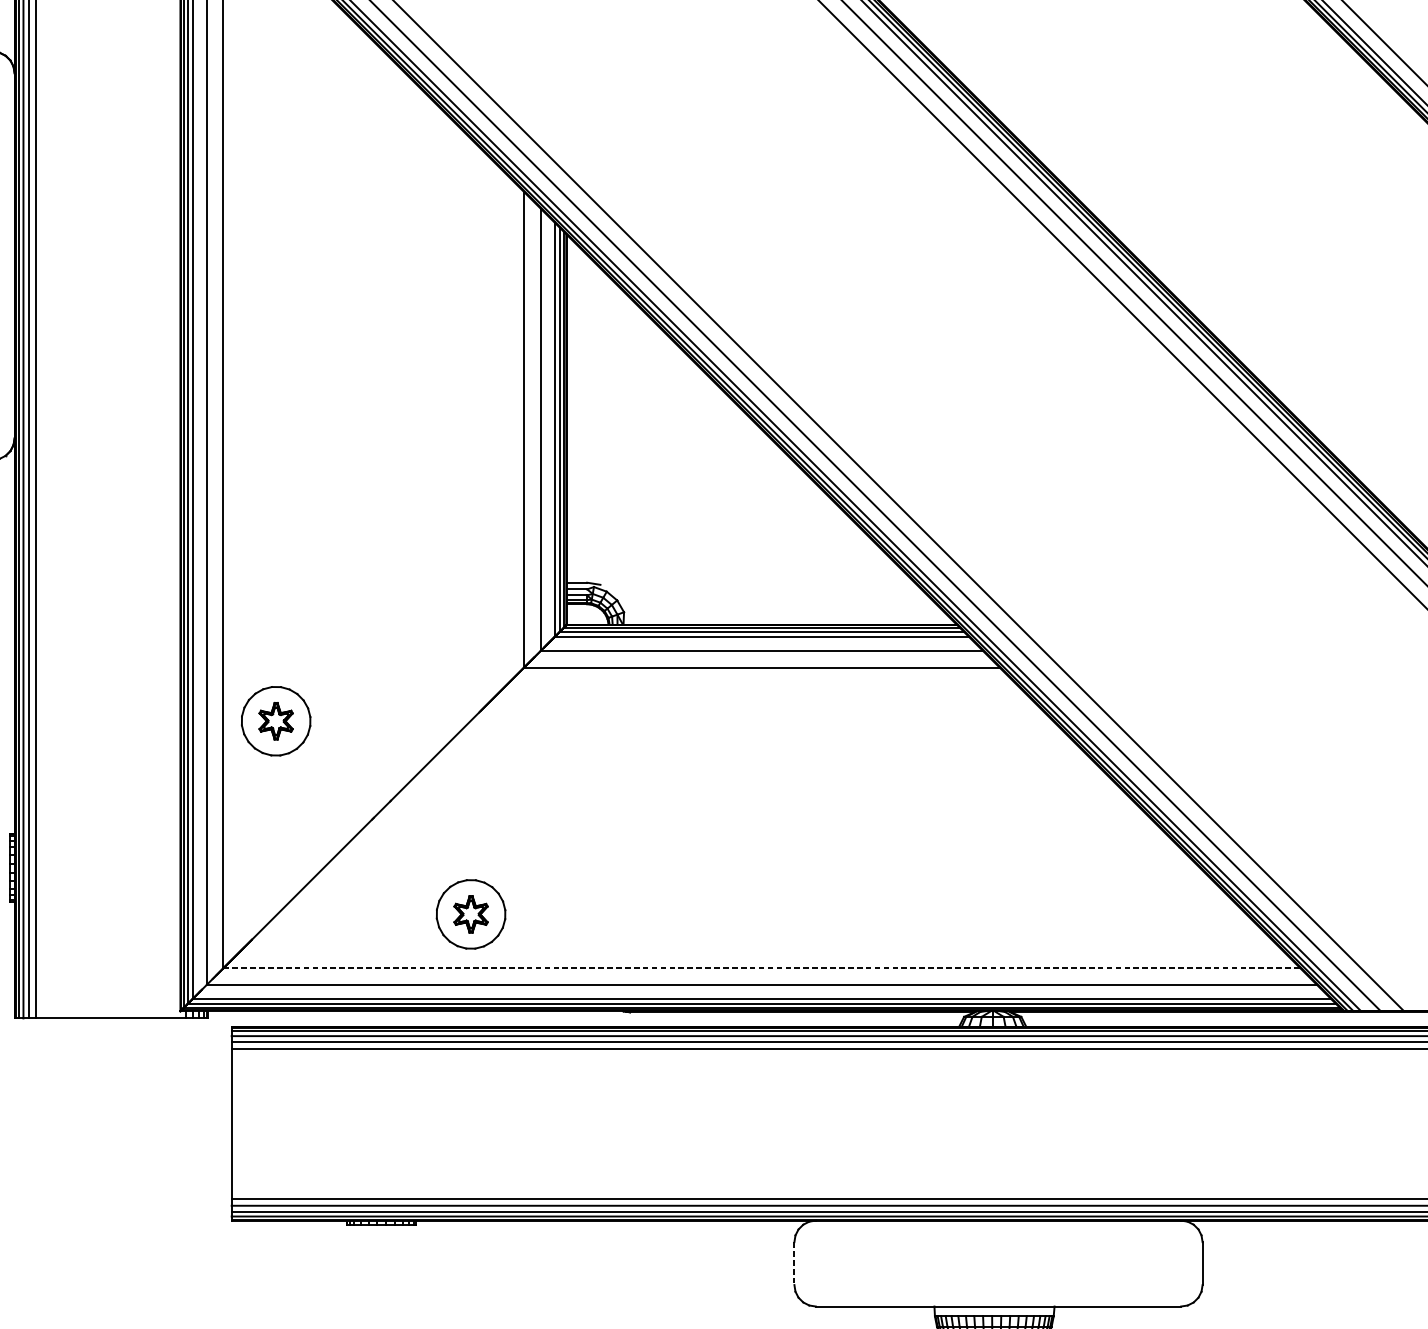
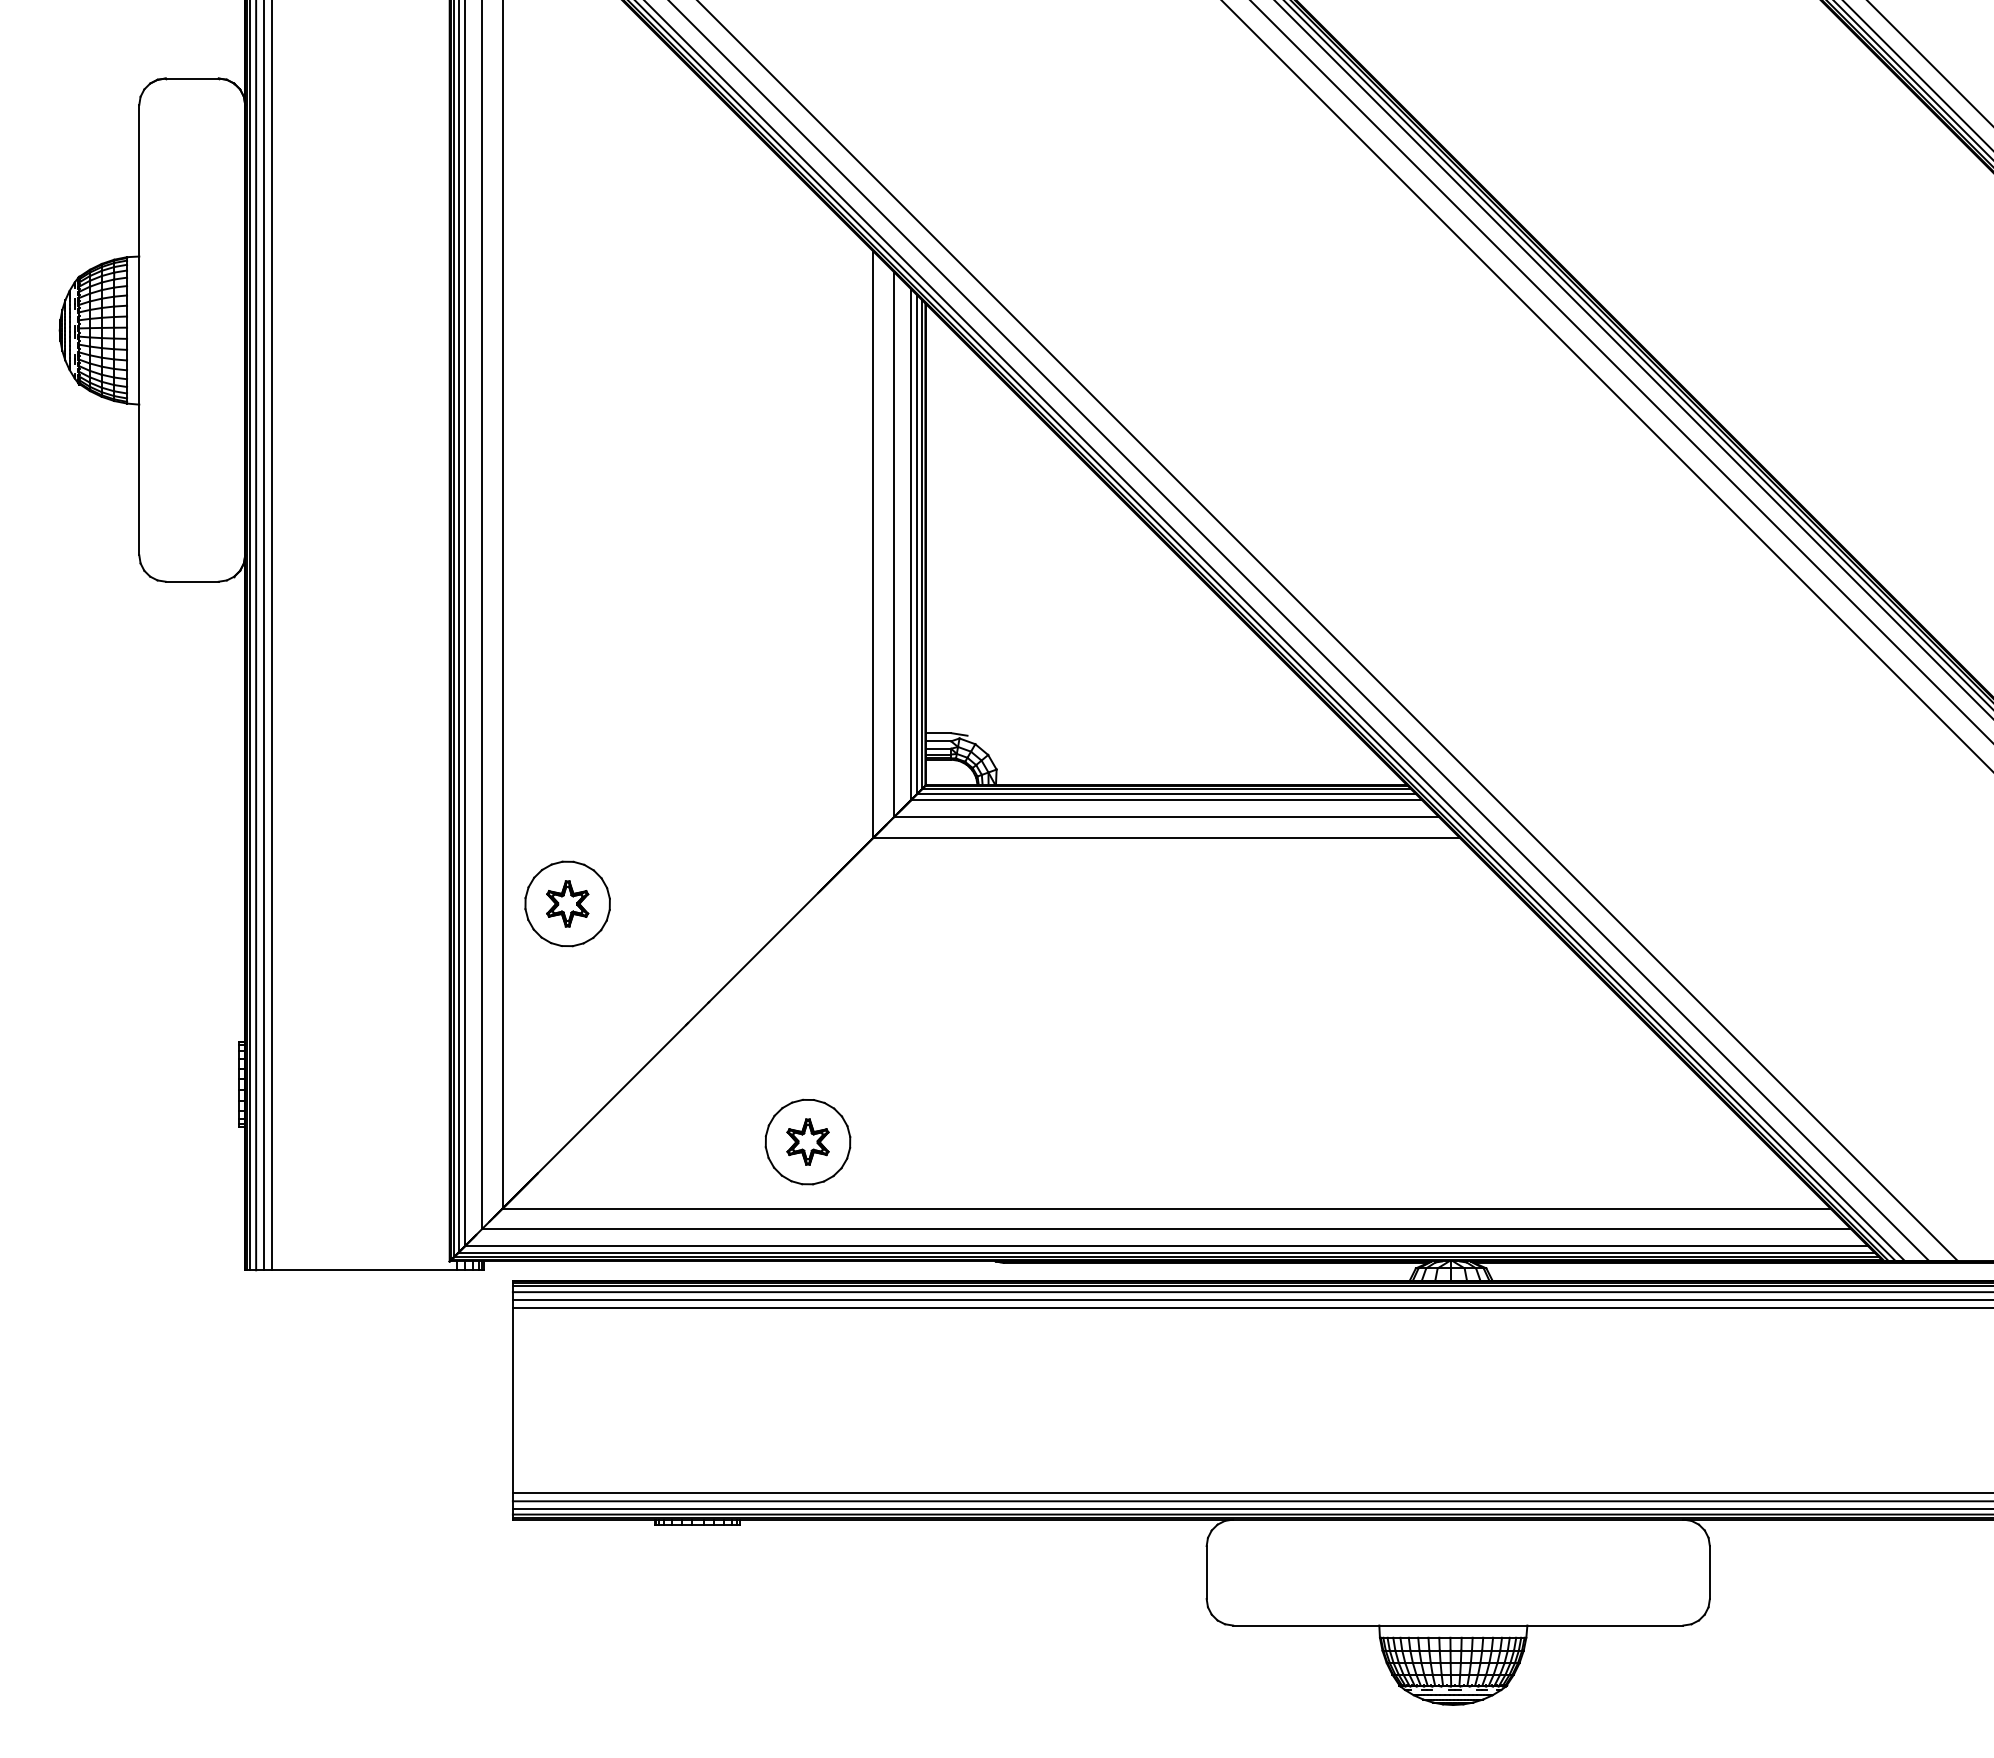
line: (761, 968) -> (1166, 1208), dashed -> solid
line: (794, 1264) -> (1206, 1573), dashed -> solid

